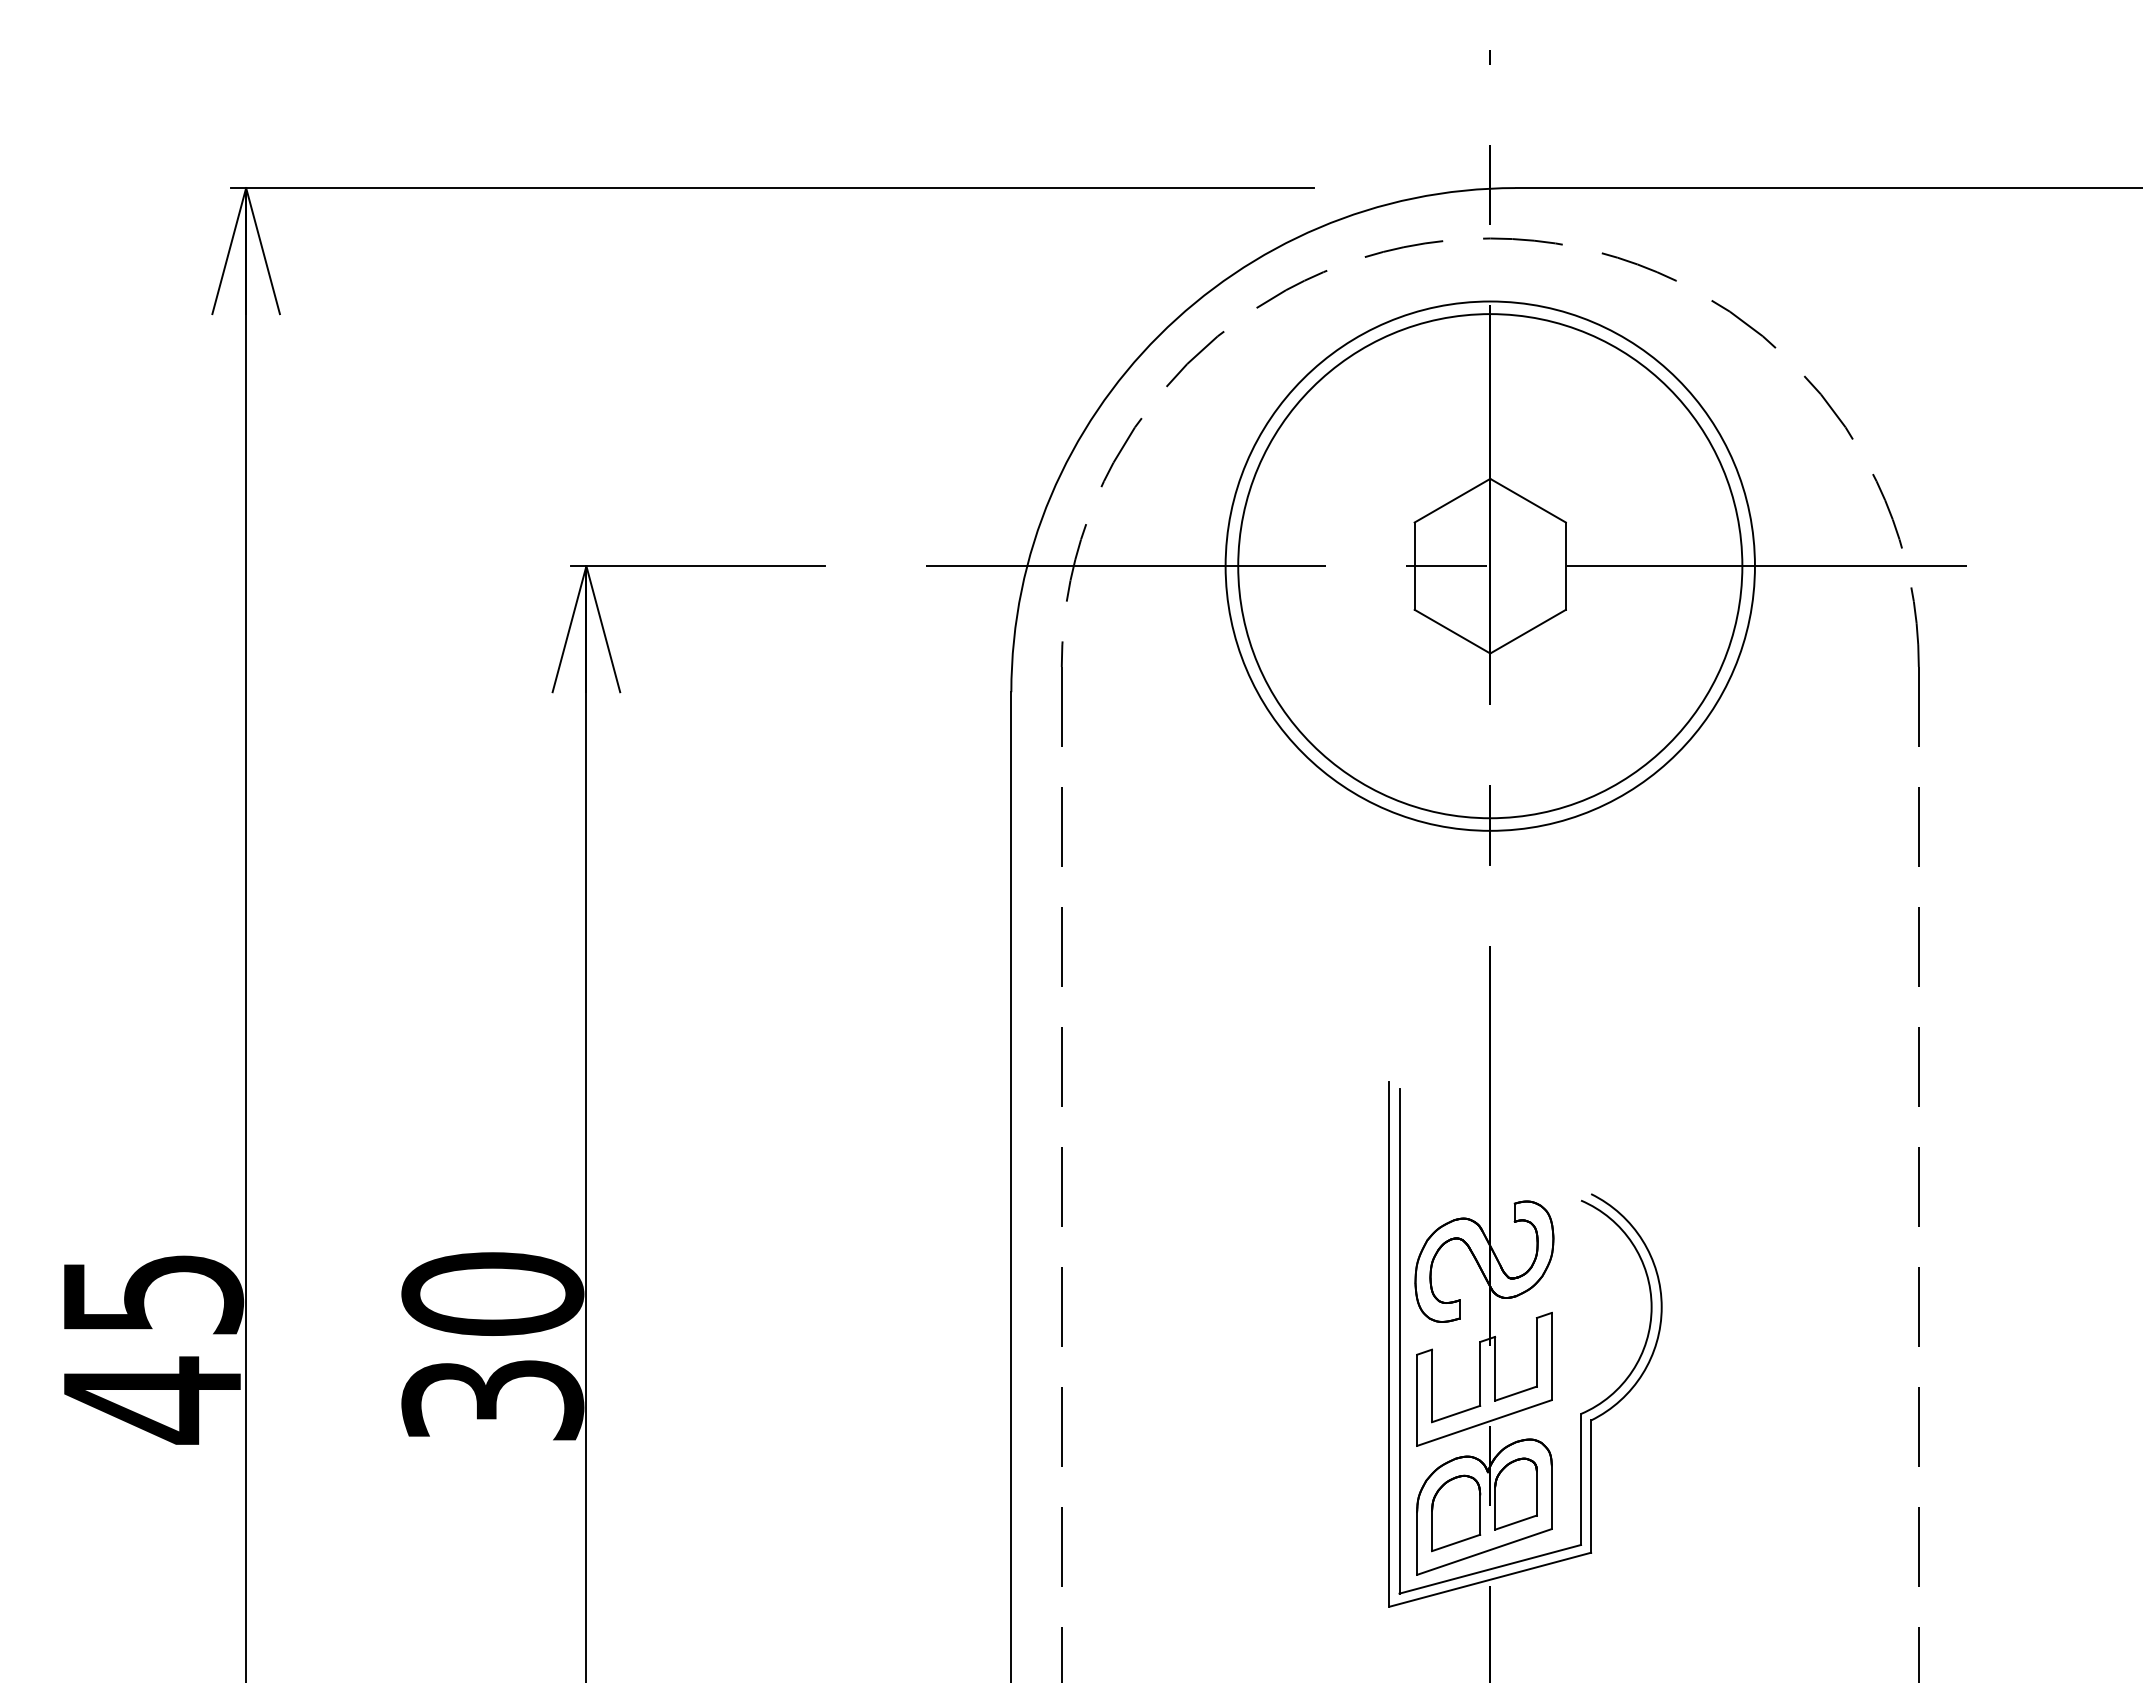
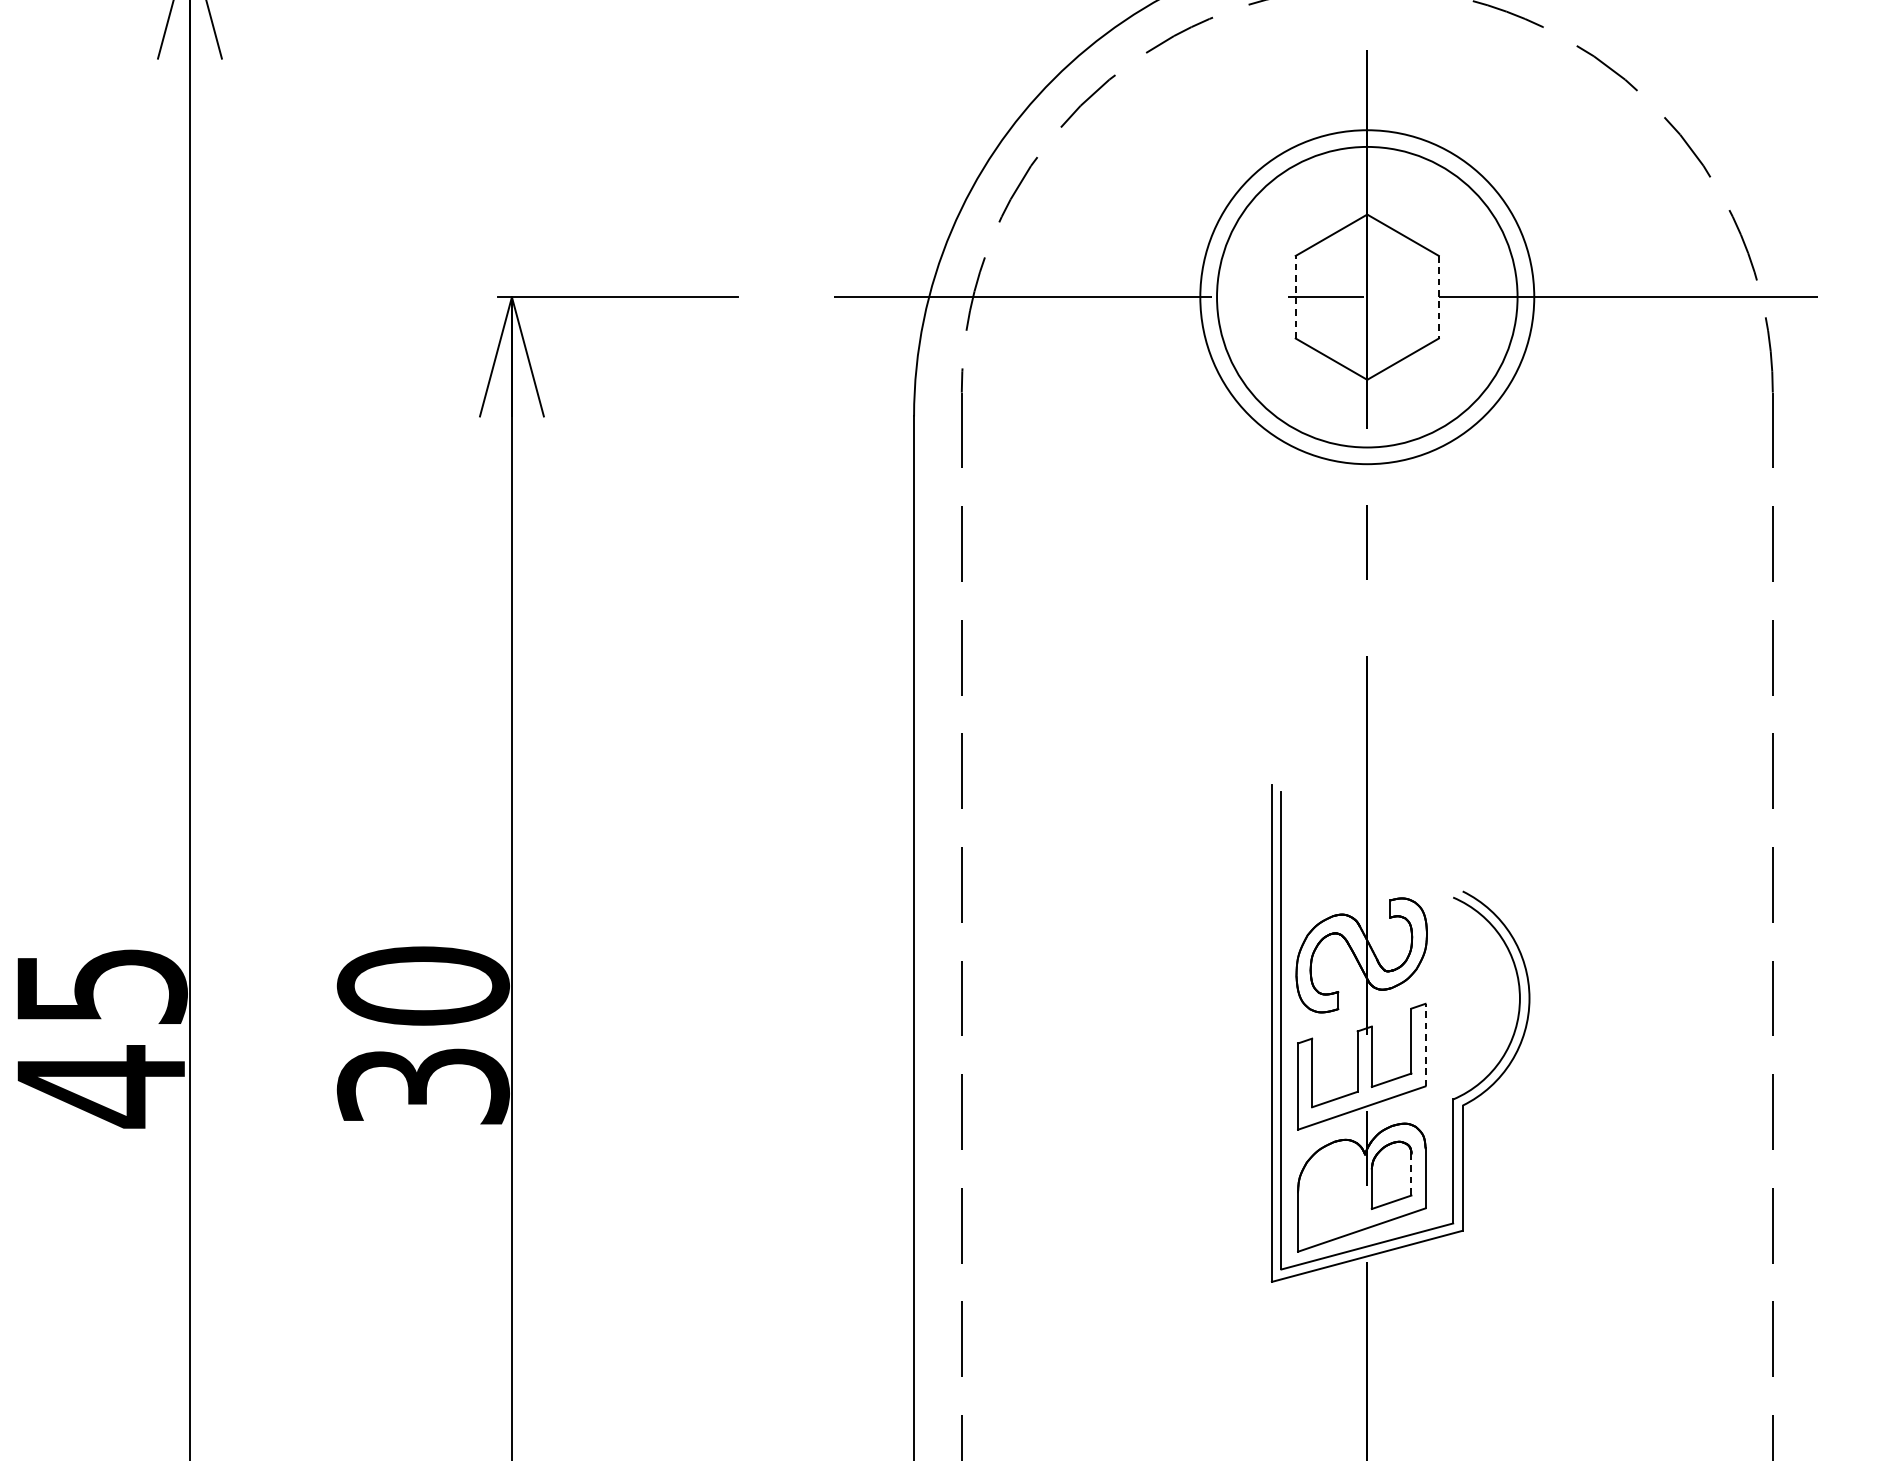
circle: (1489, 565) -> (1366, 296), size x0.6
line: (1414, 566) -> (1295, 297), solid -> dashed
circle: (1490, 566) -> (1367, 297), size x0.7
line: (1565, 566) -> (1438, 297), solid -> dashed
line: (1551, 1356) -> (1425, 1045), solid -> dashed
line: (1536, 1493) -> (1411, 1174), solid -> dashed
part: (1456, 1513) -> (1335, 1193), removed

